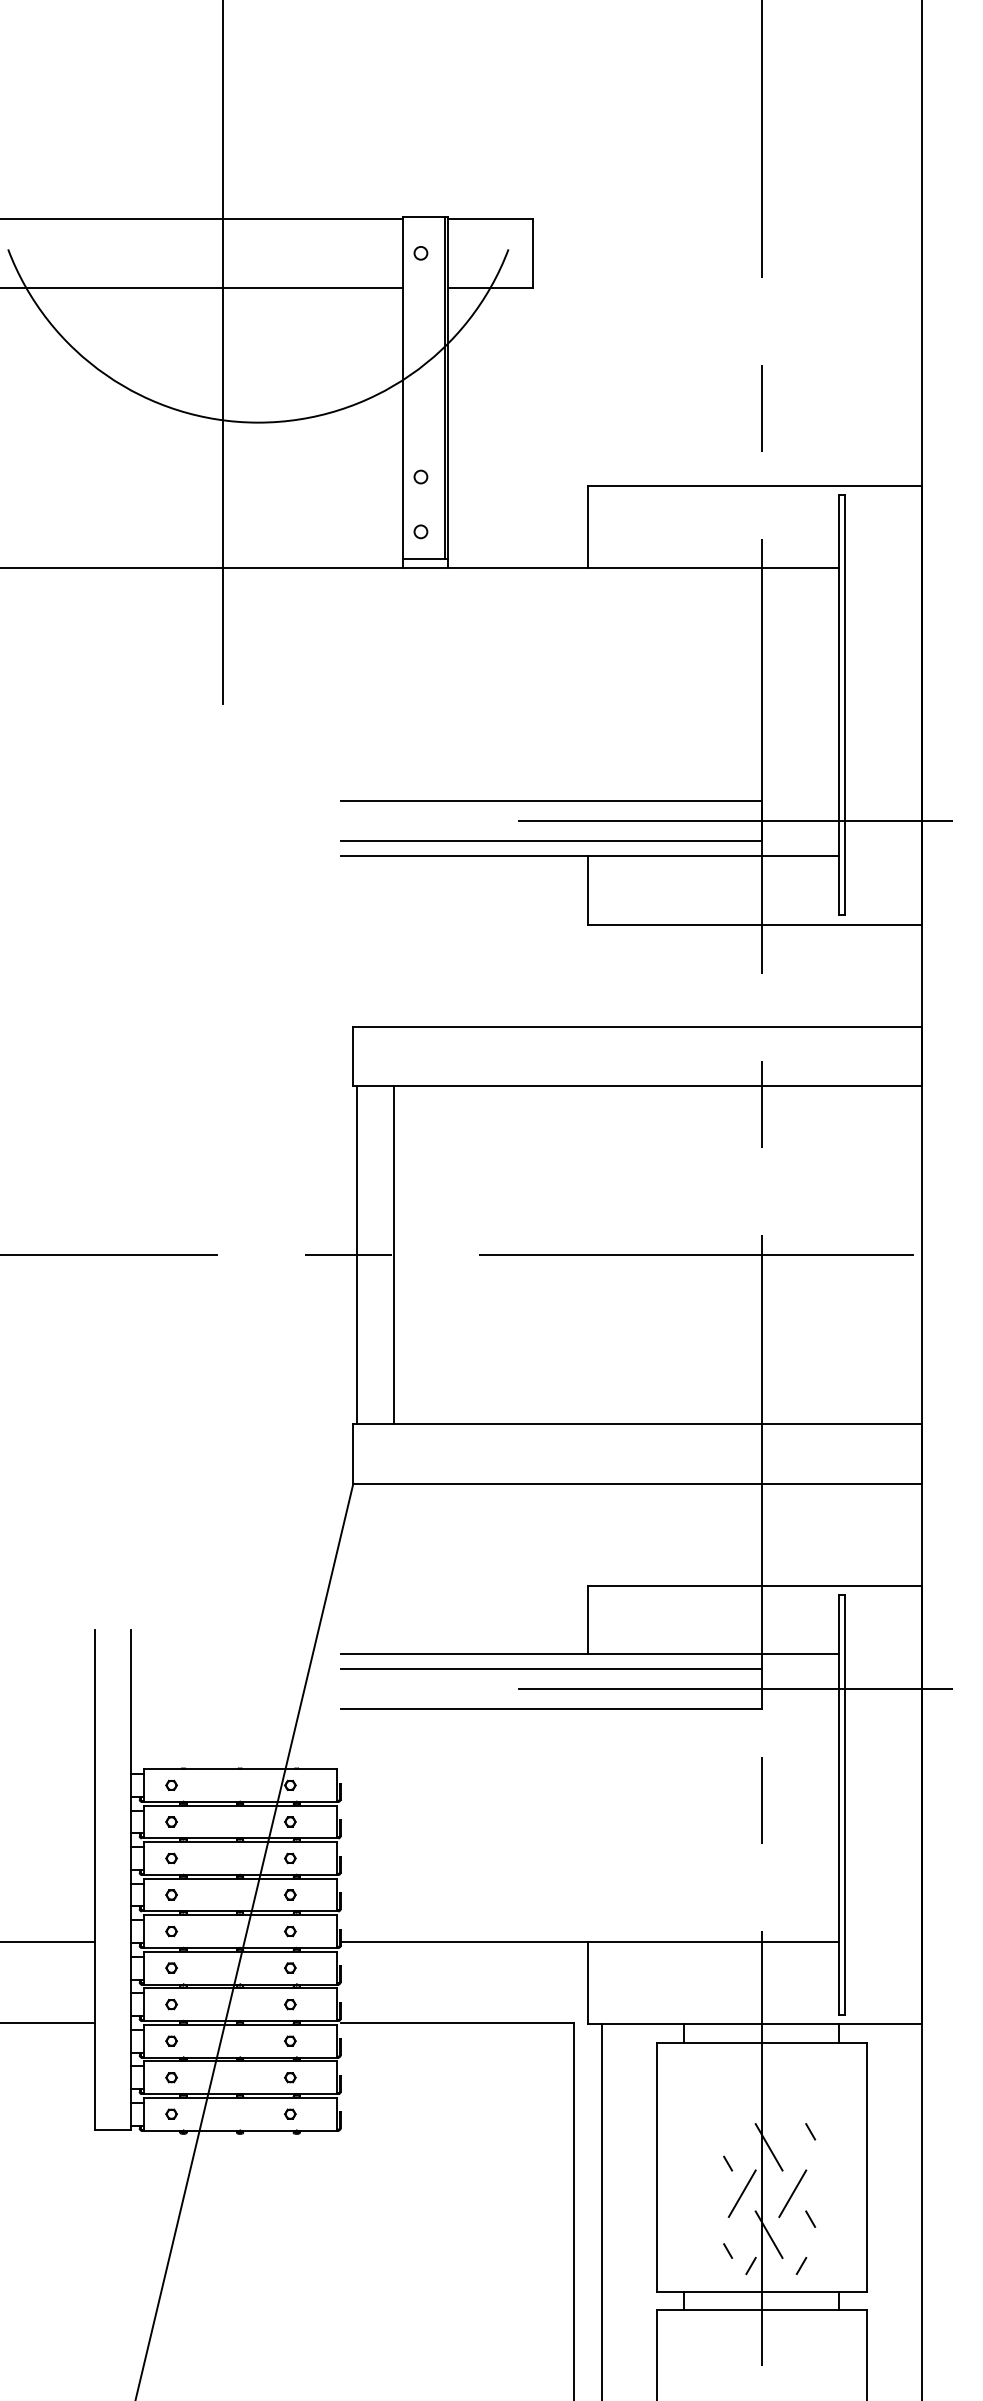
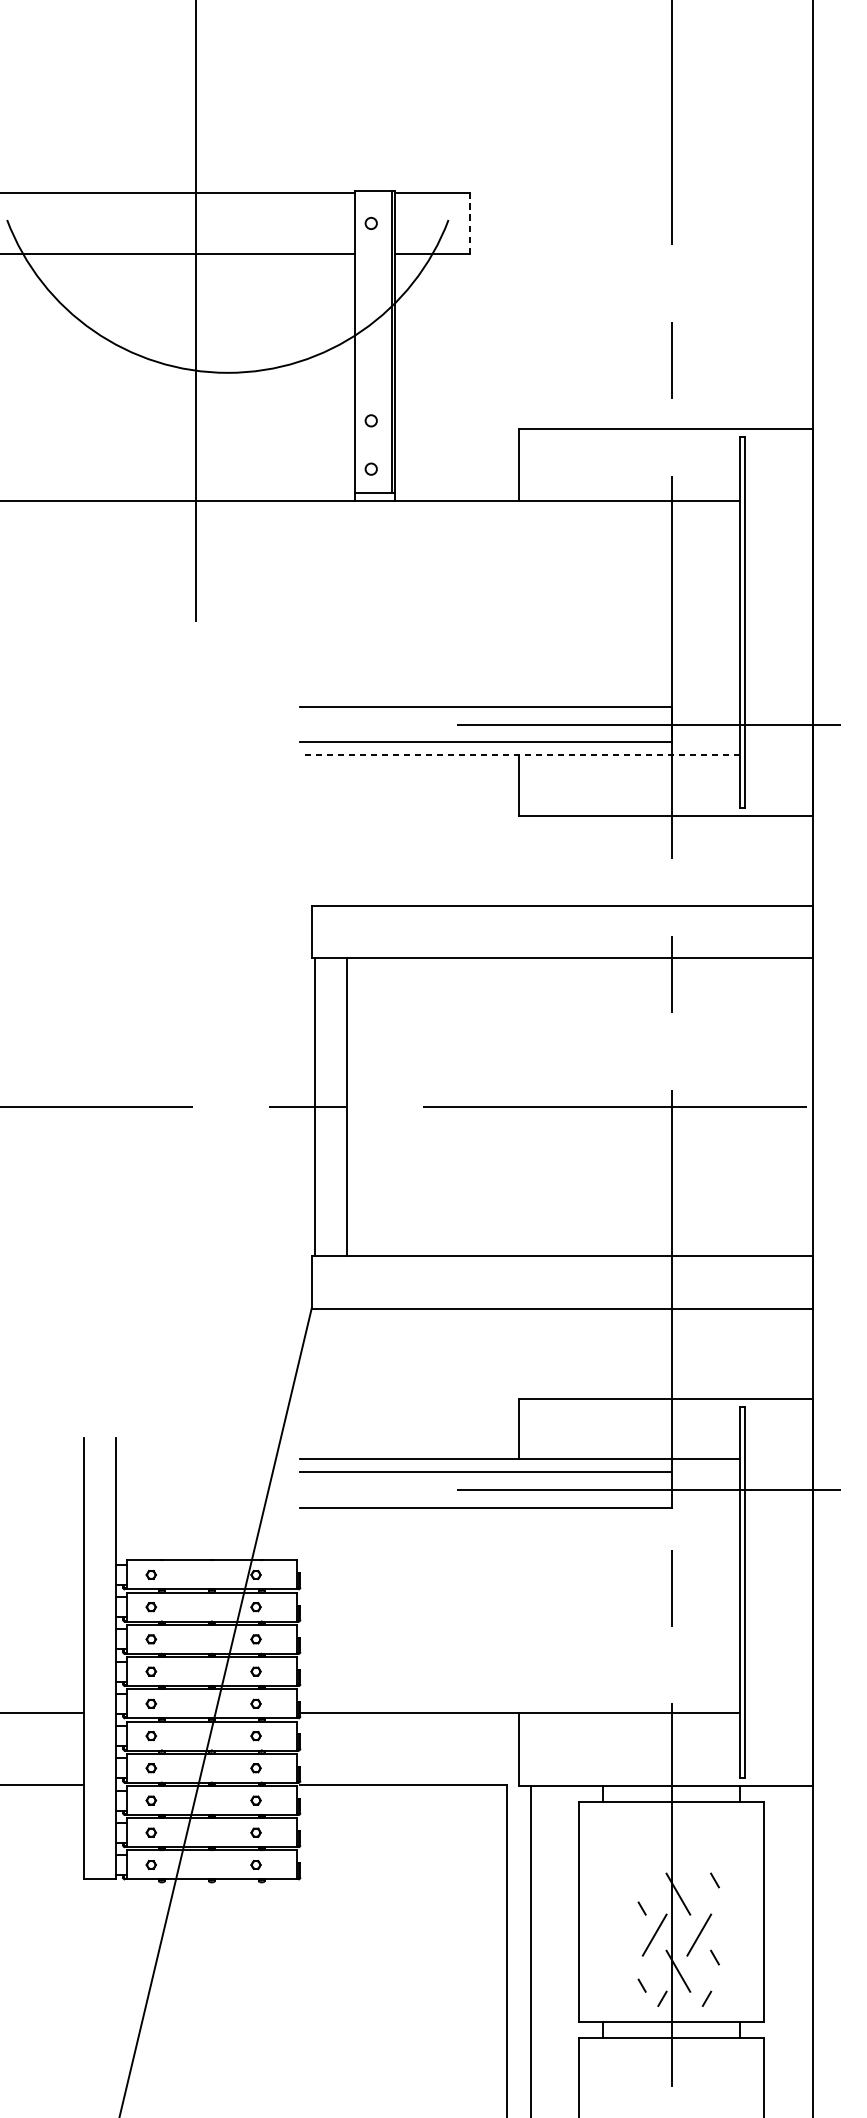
line: (533, 252) -> (470, 222), solid -> dashed
line: (589, 856) -> (519, 755), solid -> dashed

